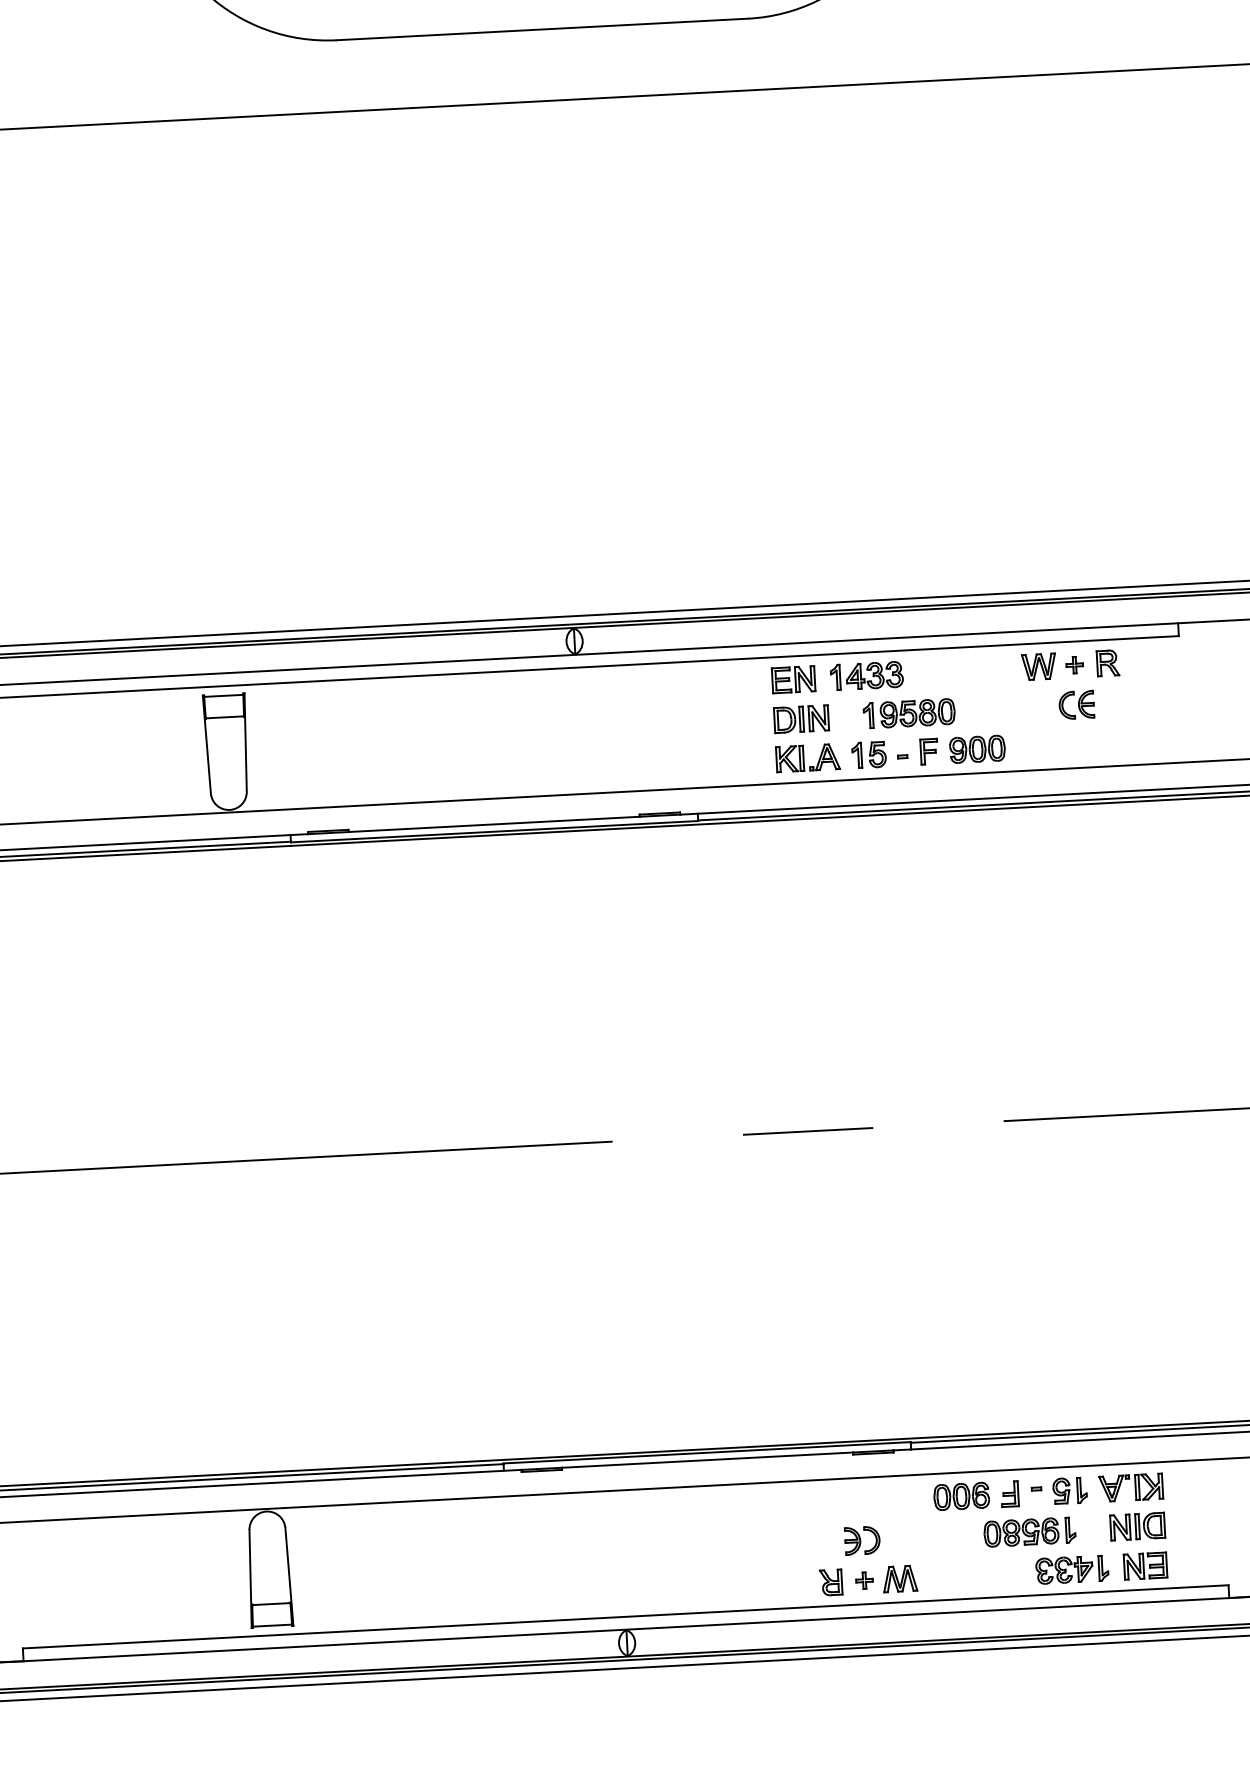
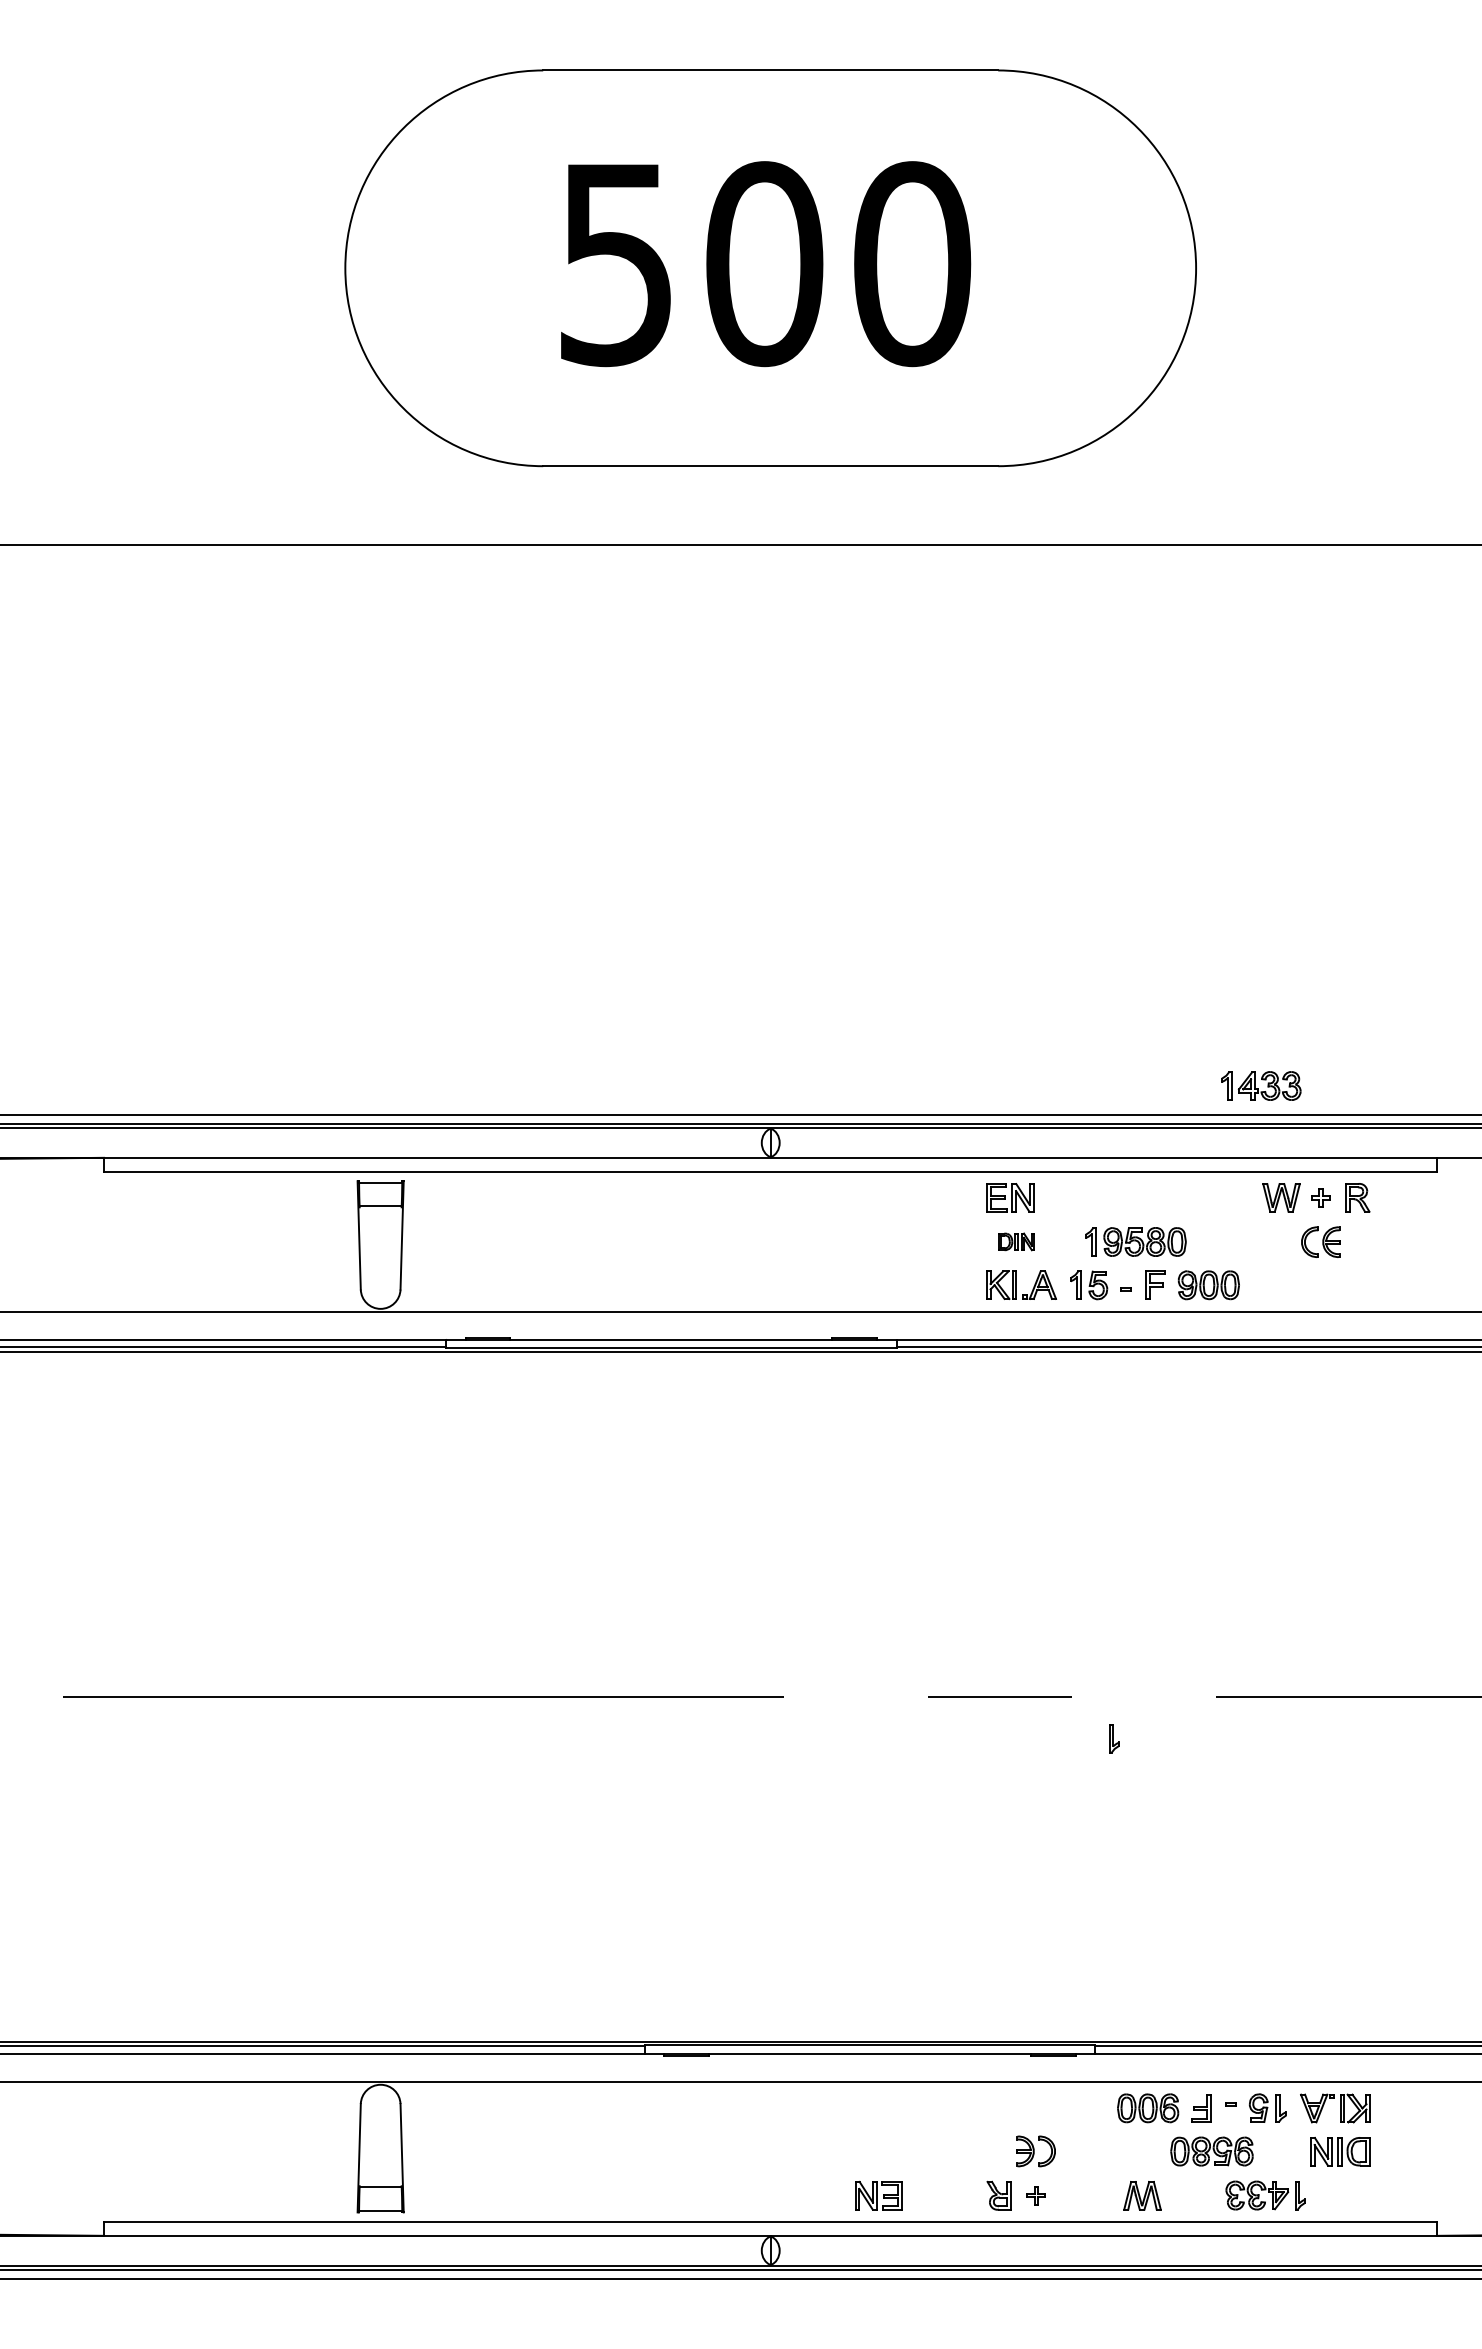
part: (867, 675) -> (1261, 1085), moved
part: (801, 718) -> (1016, 1241), size x0.6
part: (1070, 1529) -> (1114, 1738), moved
part: (1145, 1565) -> (878, 2195), moved
part: (900, 1578) -> (1142, 2195), moved

